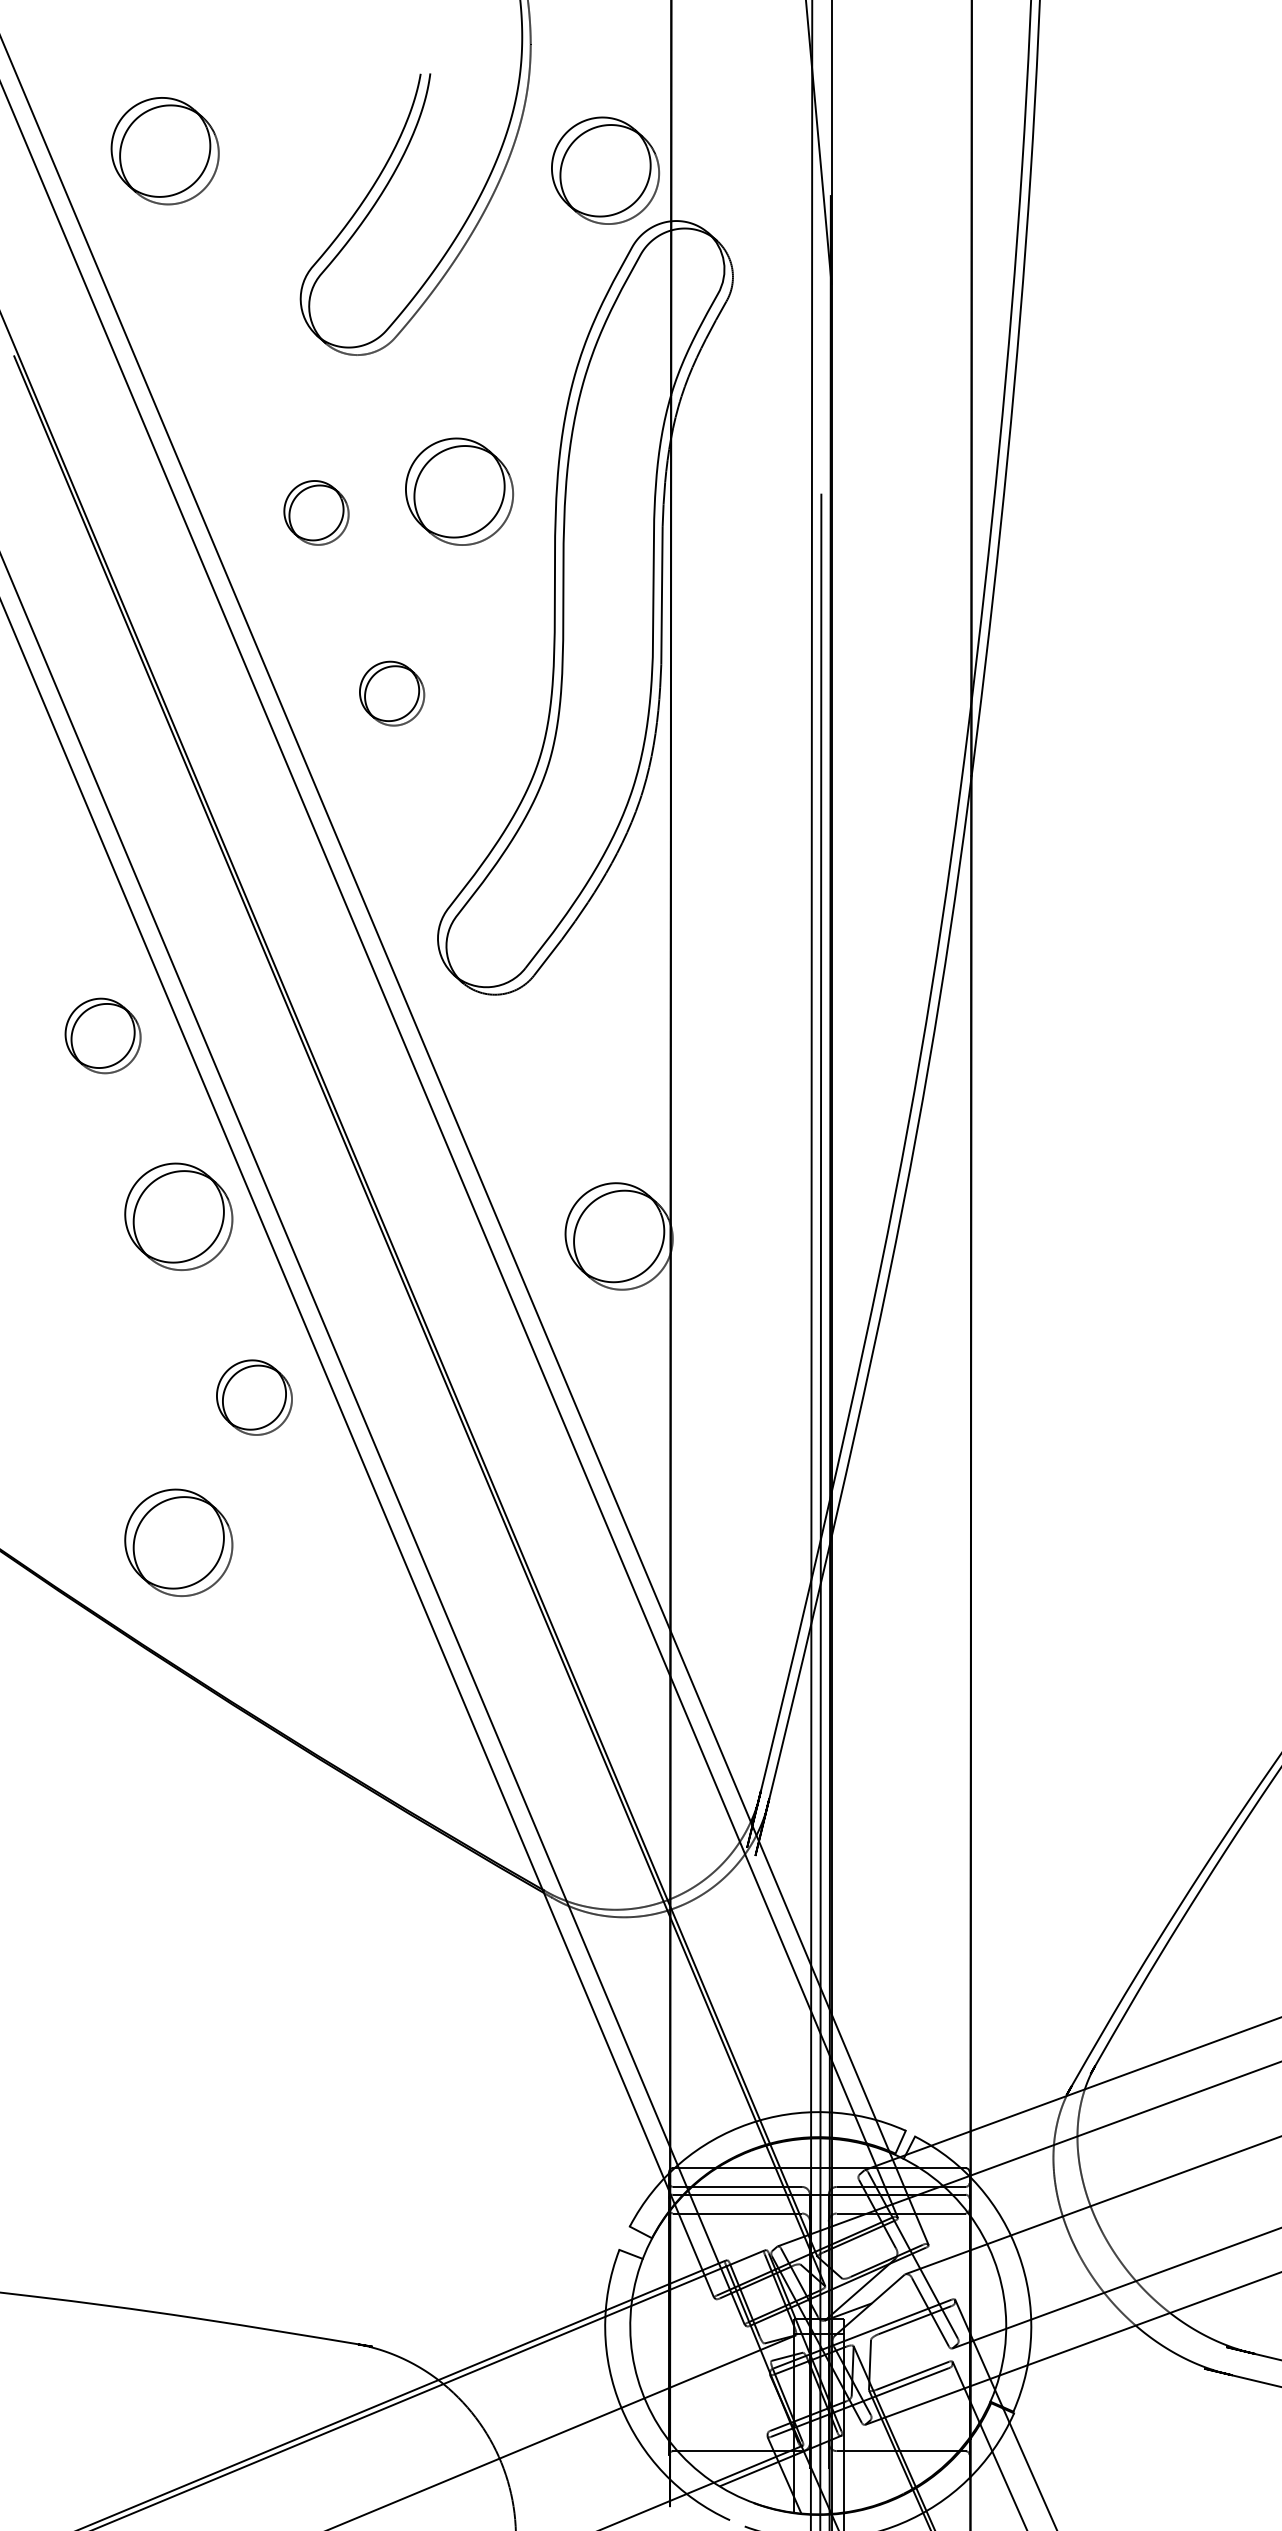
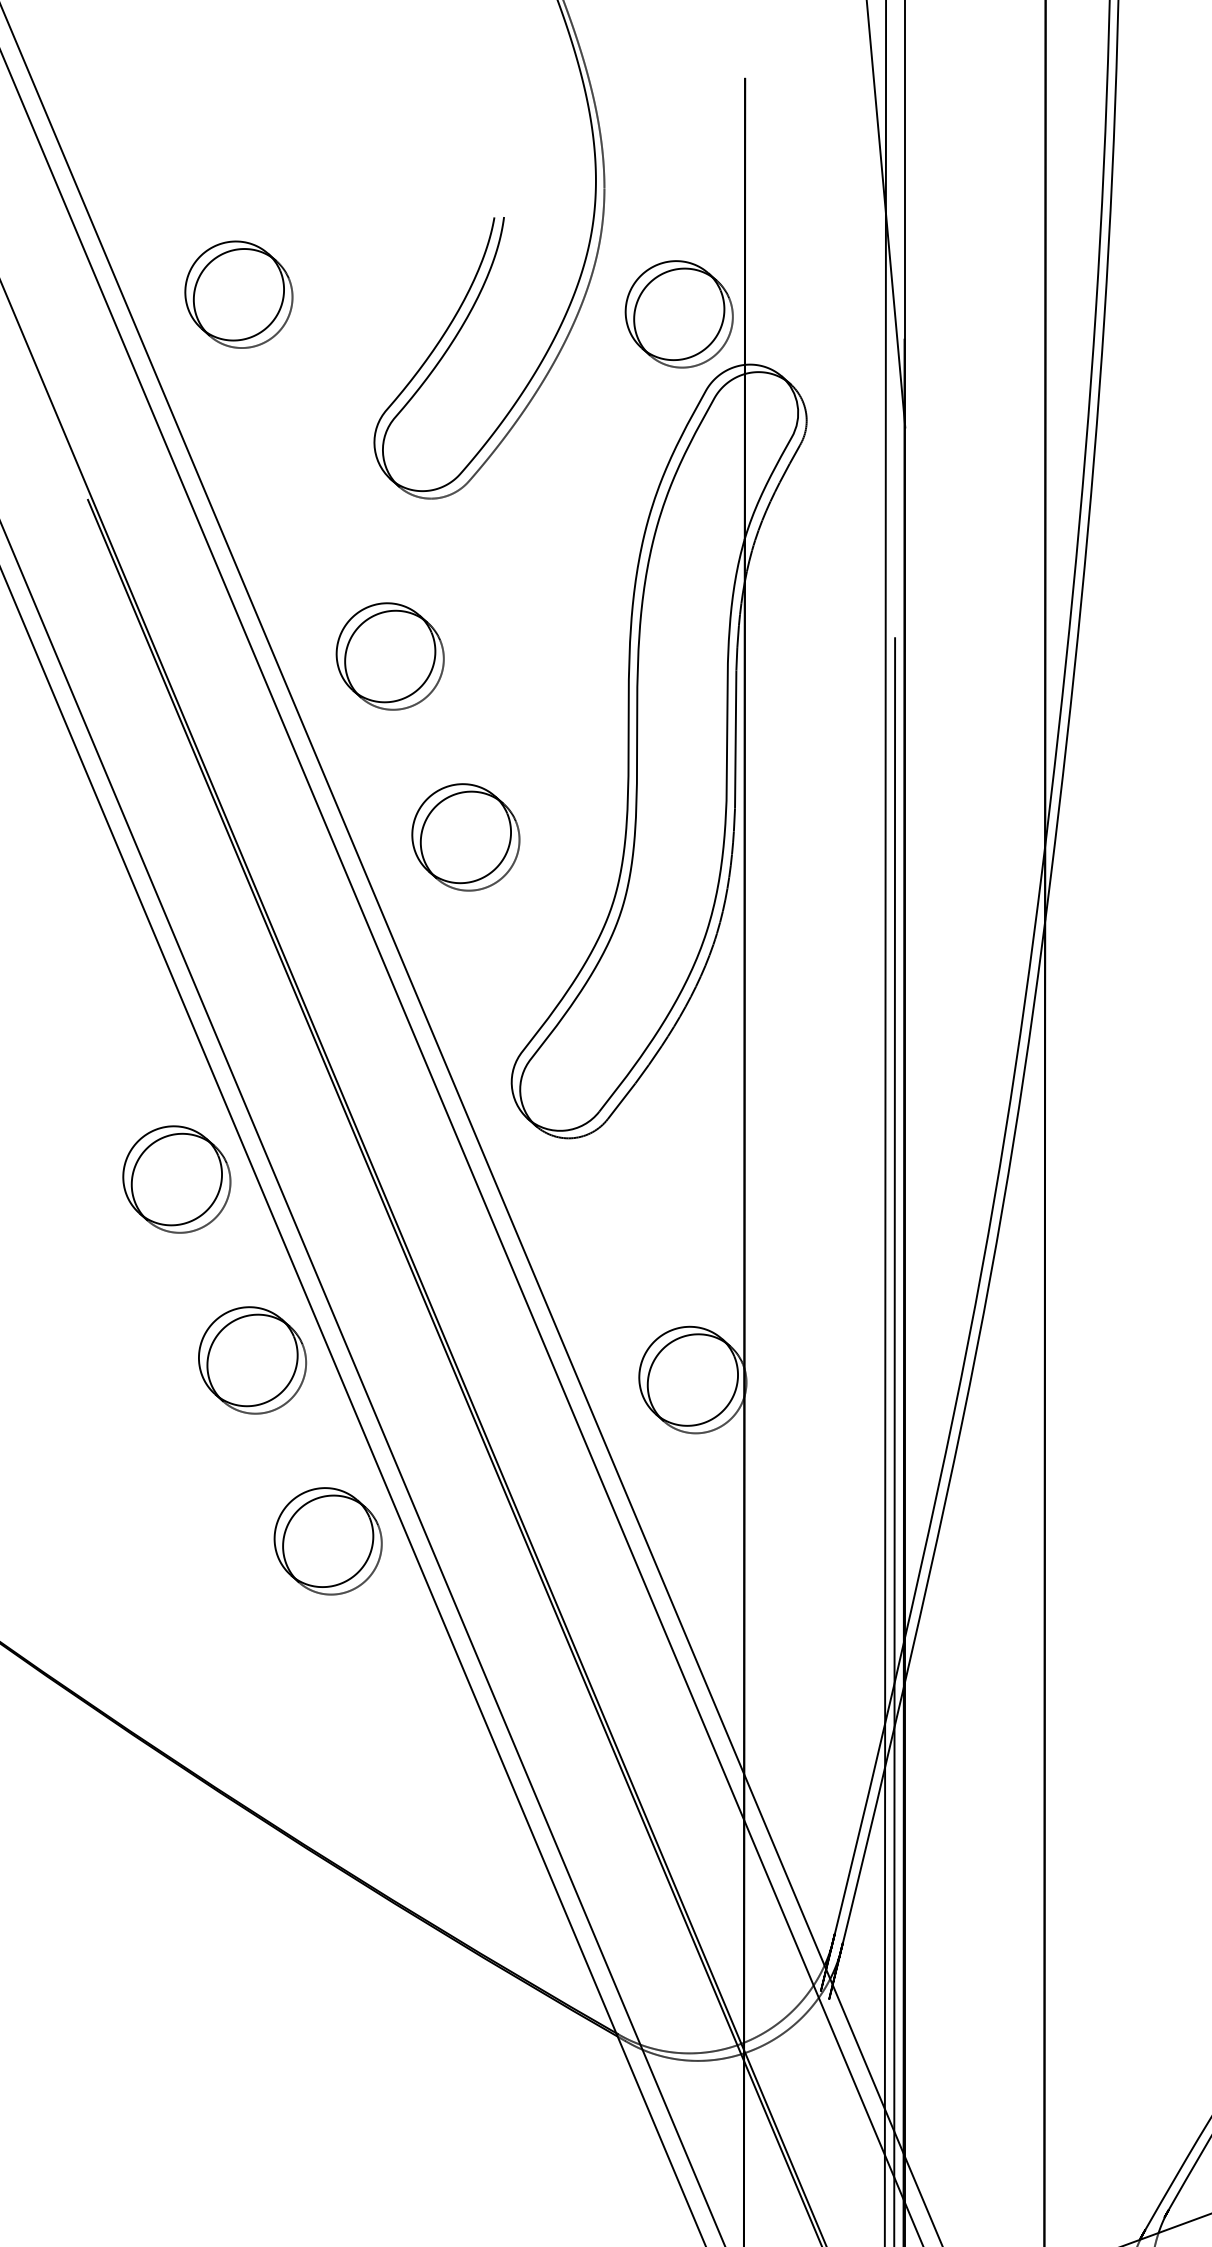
part: (459, 491) -> (533, 635), removed
part: (316, 512) -> (390, 656), size x1.67
part: (391, 693) -> (465, 837), size x1.67
part: (102, 1035) -> (176, 1179), size x1.43
part: (254, 1397) -> (328, 1541), size x1.43
part: (178, 1542) -> (252, 1686), removed

